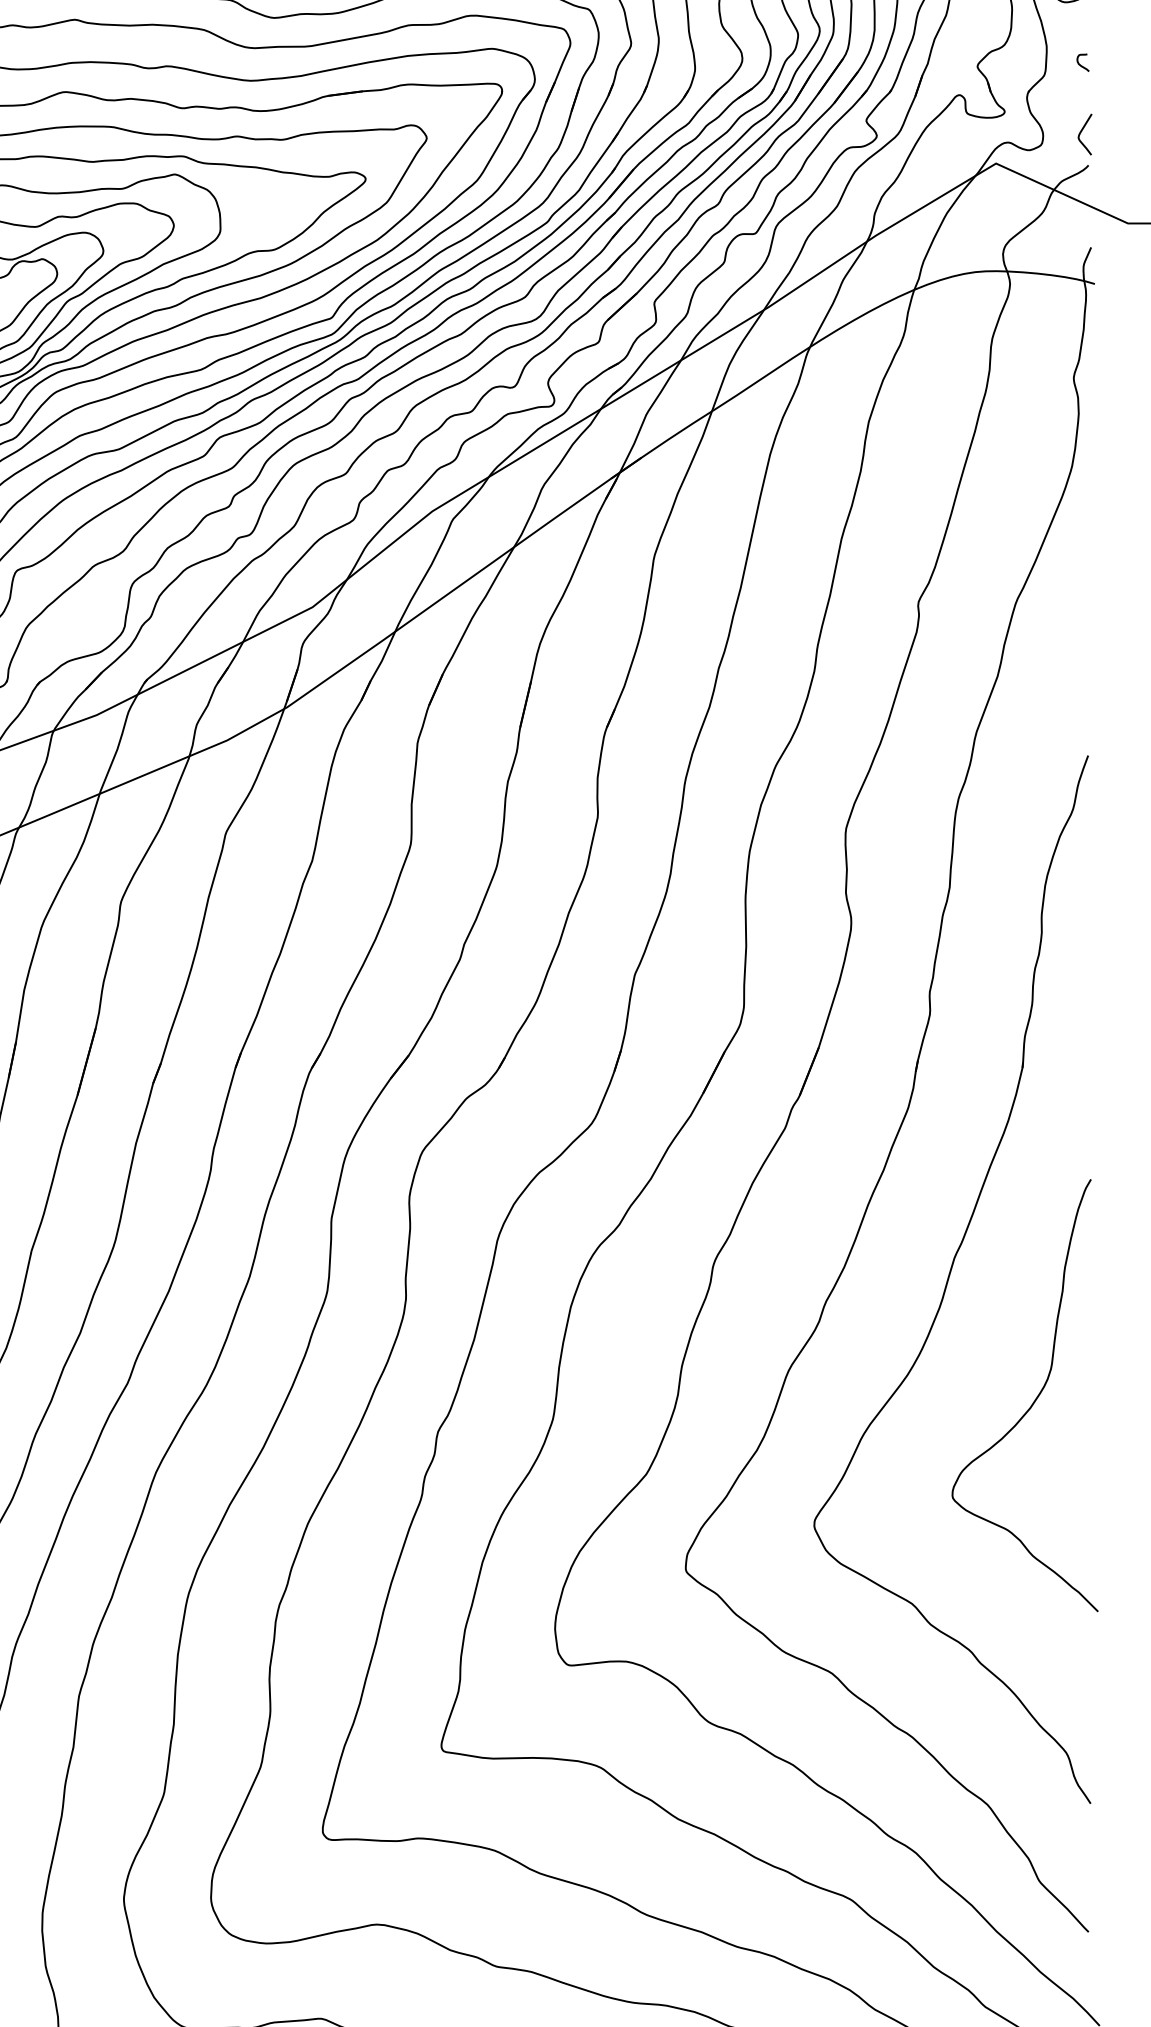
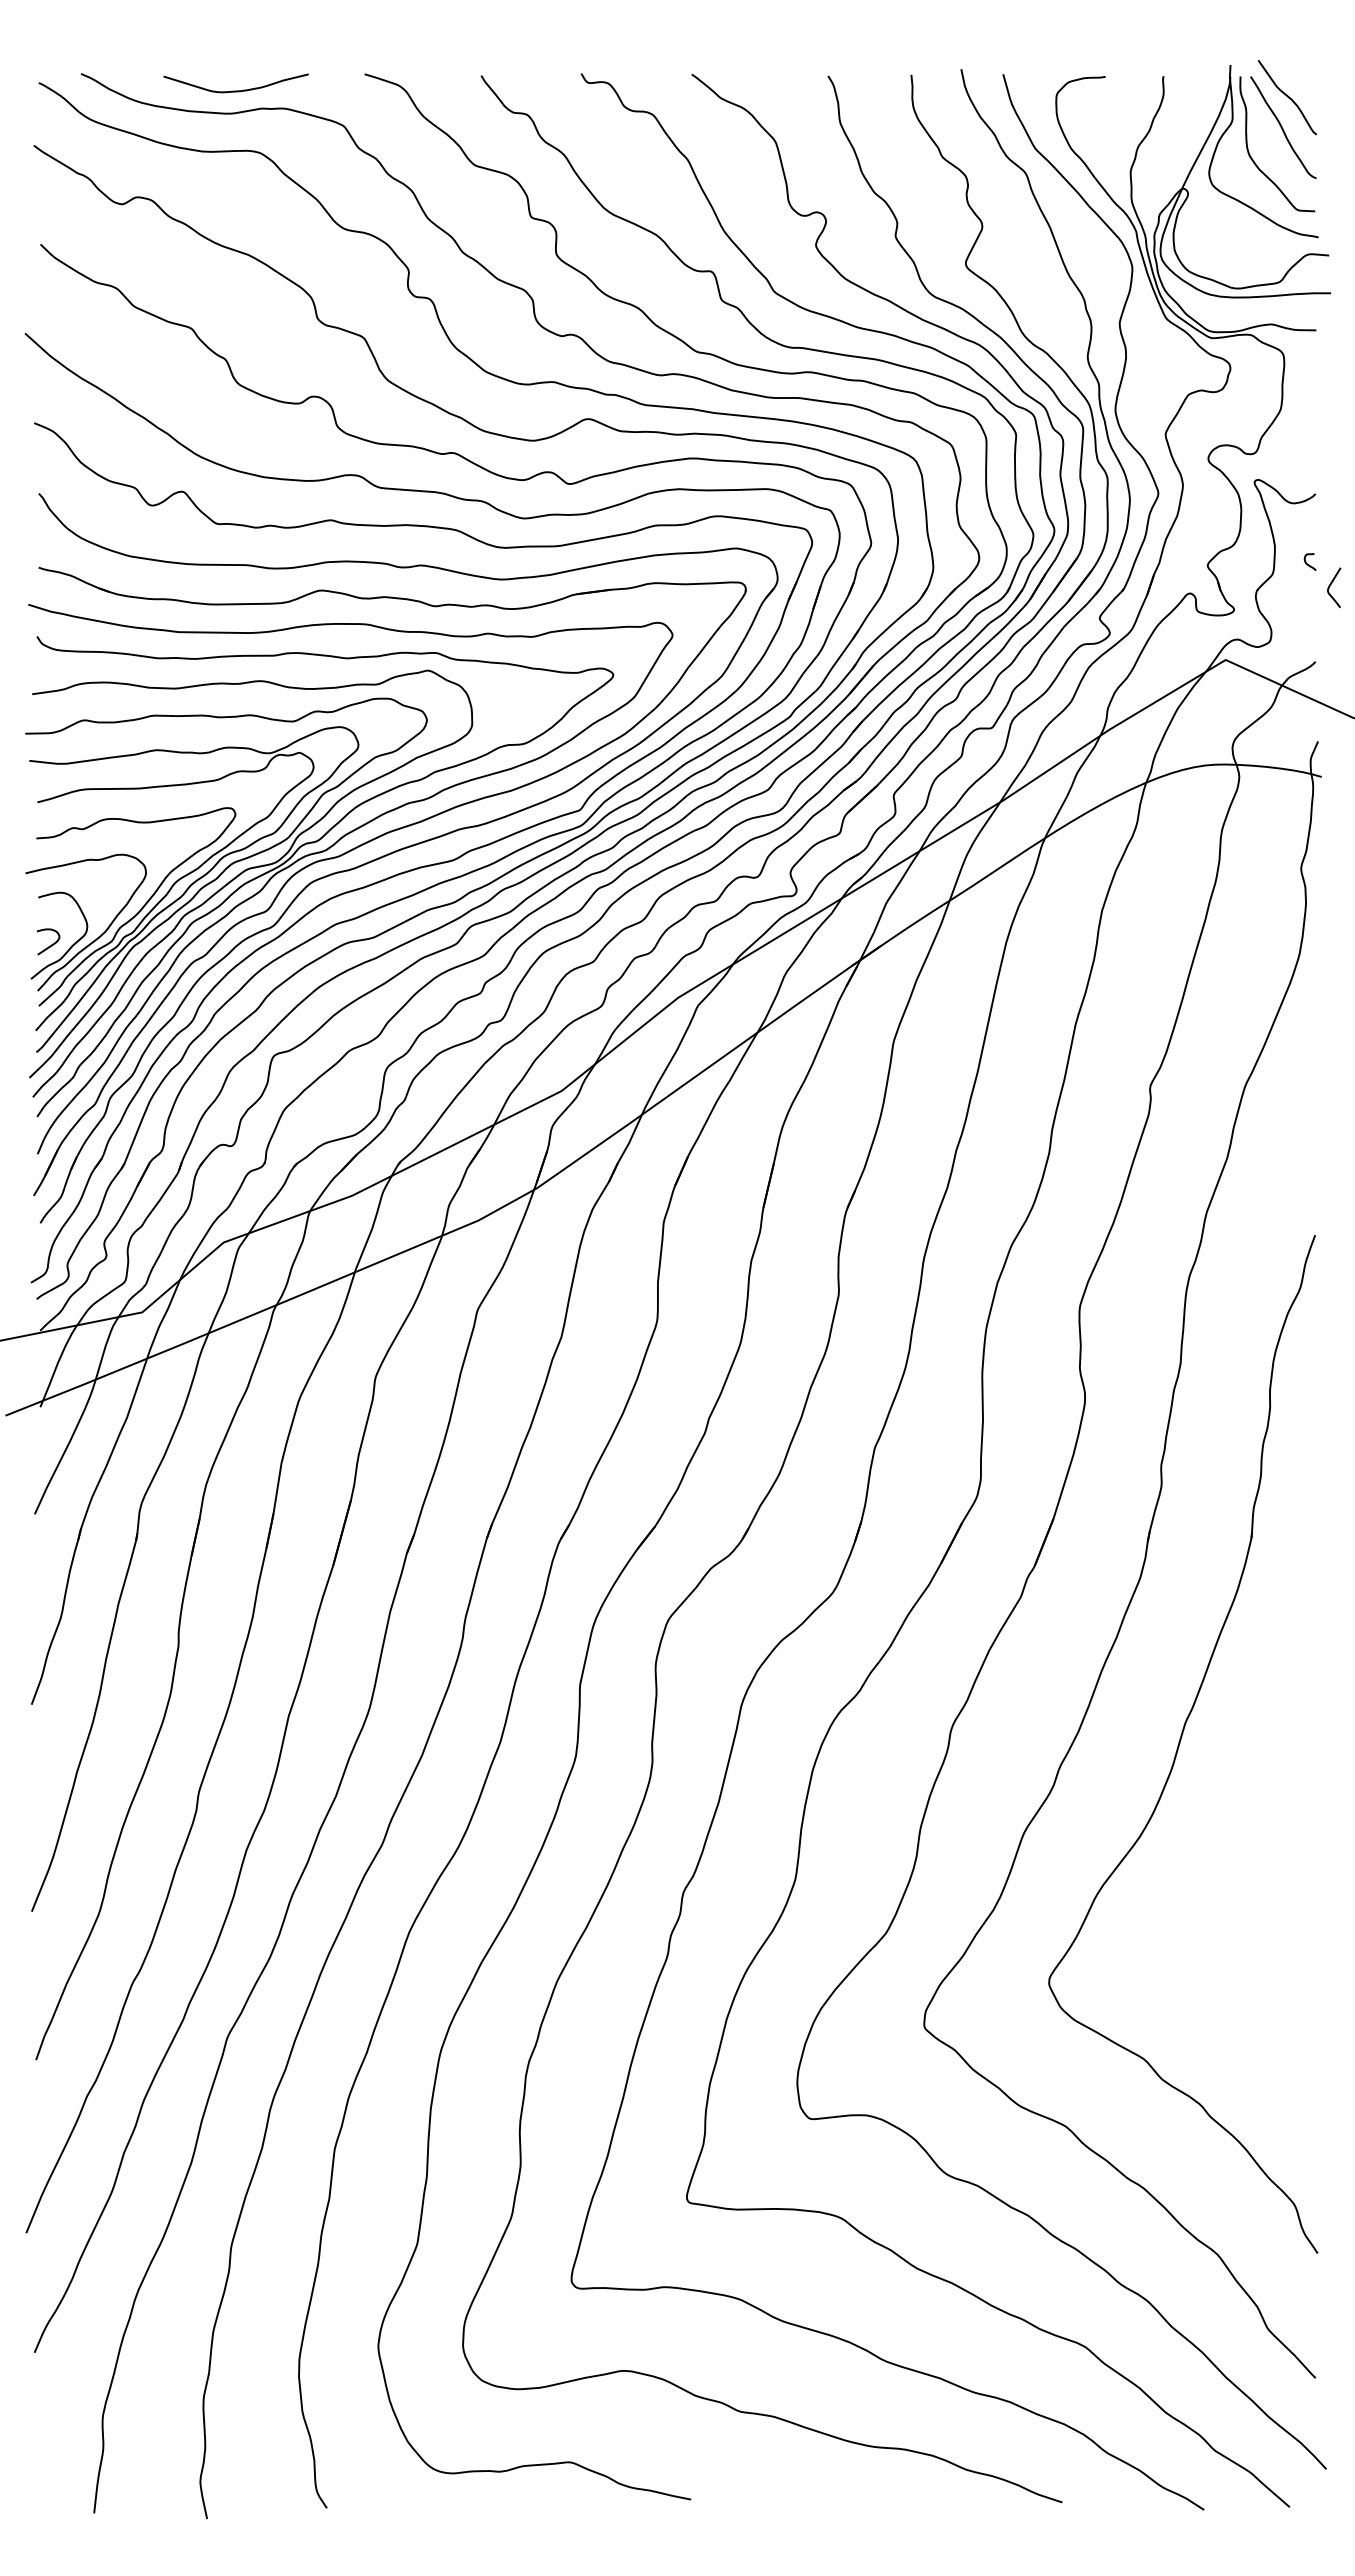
curve: (1081, 133) -> (1330, 586), moved
curve: (1033, 1400) -> (1262, 1861), removed

